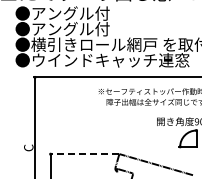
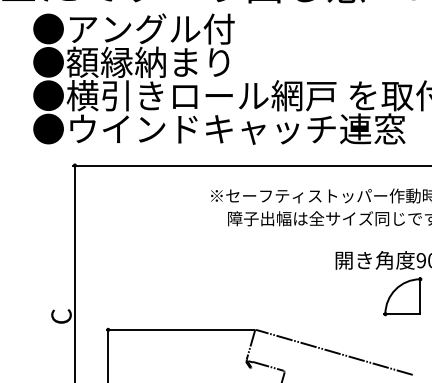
text: (70, 28) -> (150, 61), ●アングル付 -> ●額縁納まり
line: (84, 154) -> (180, 330), dashed -> solid

